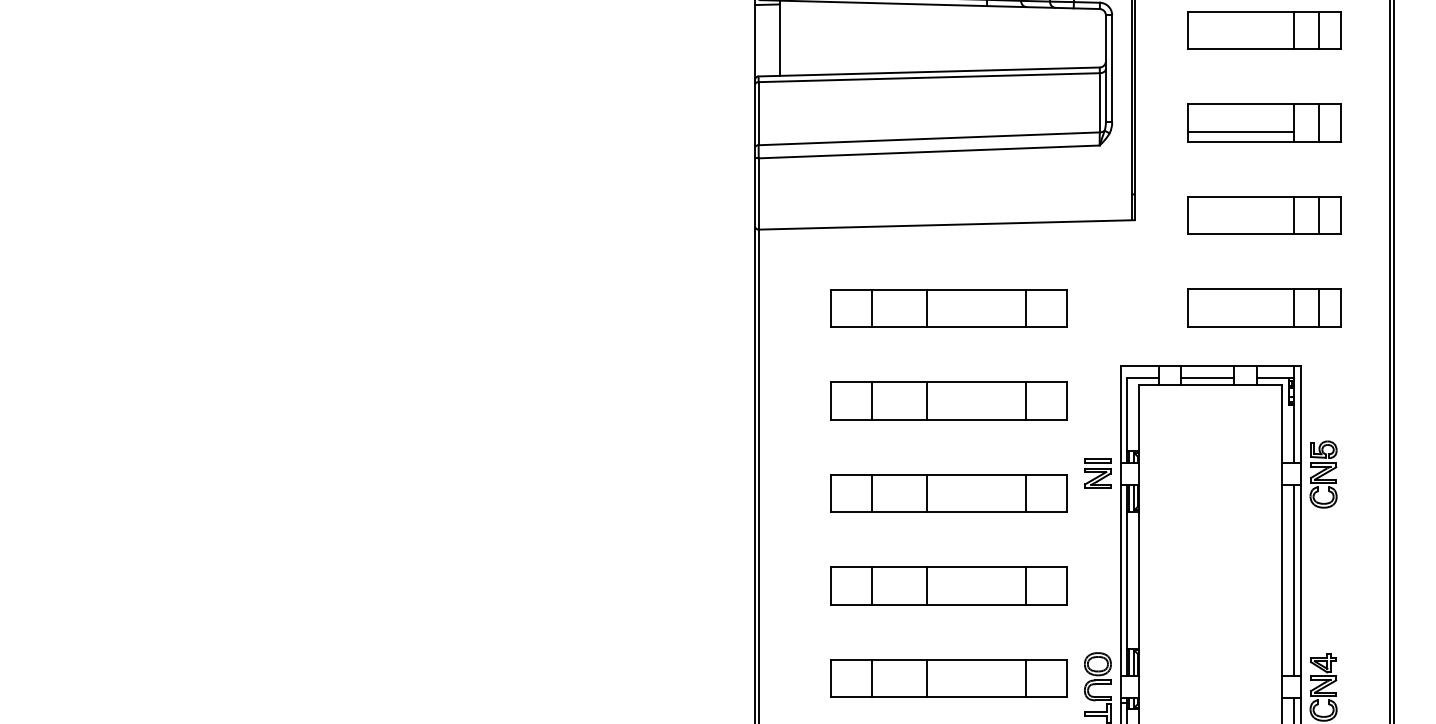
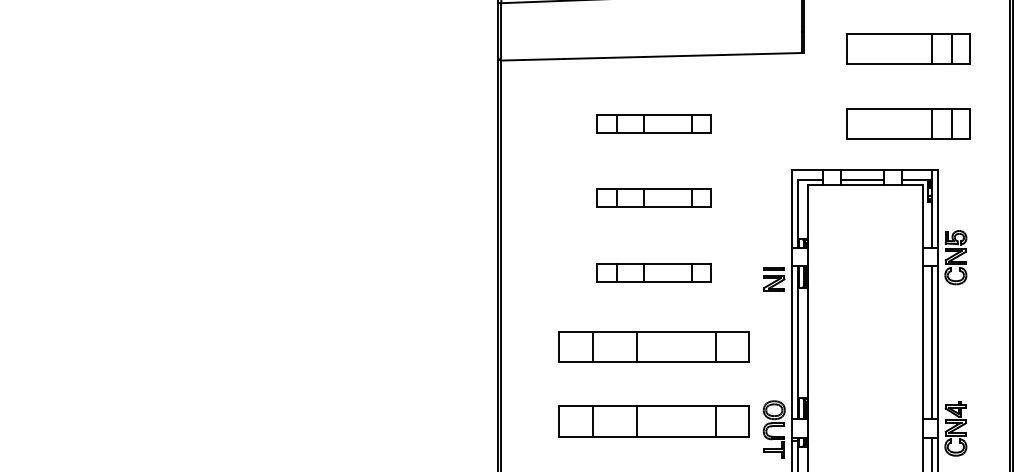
part: (948, 308) -> (654, 124), size x0.6
part: (948, 400) -> (654, 198), size x0.6
part: (1097, 473) -> (773, 279), moved
part: (948, 493) -> (654, 272), size x0.6

